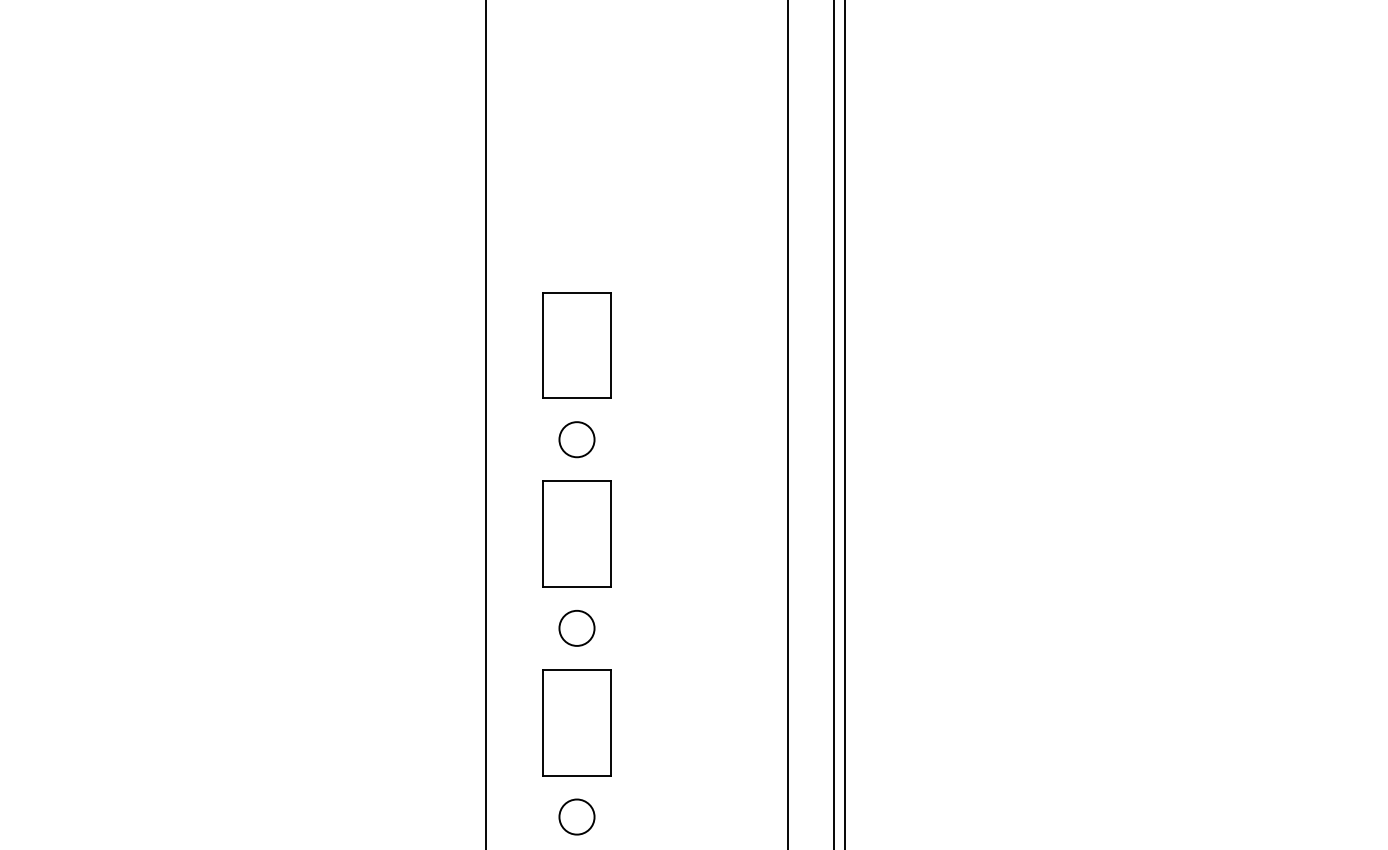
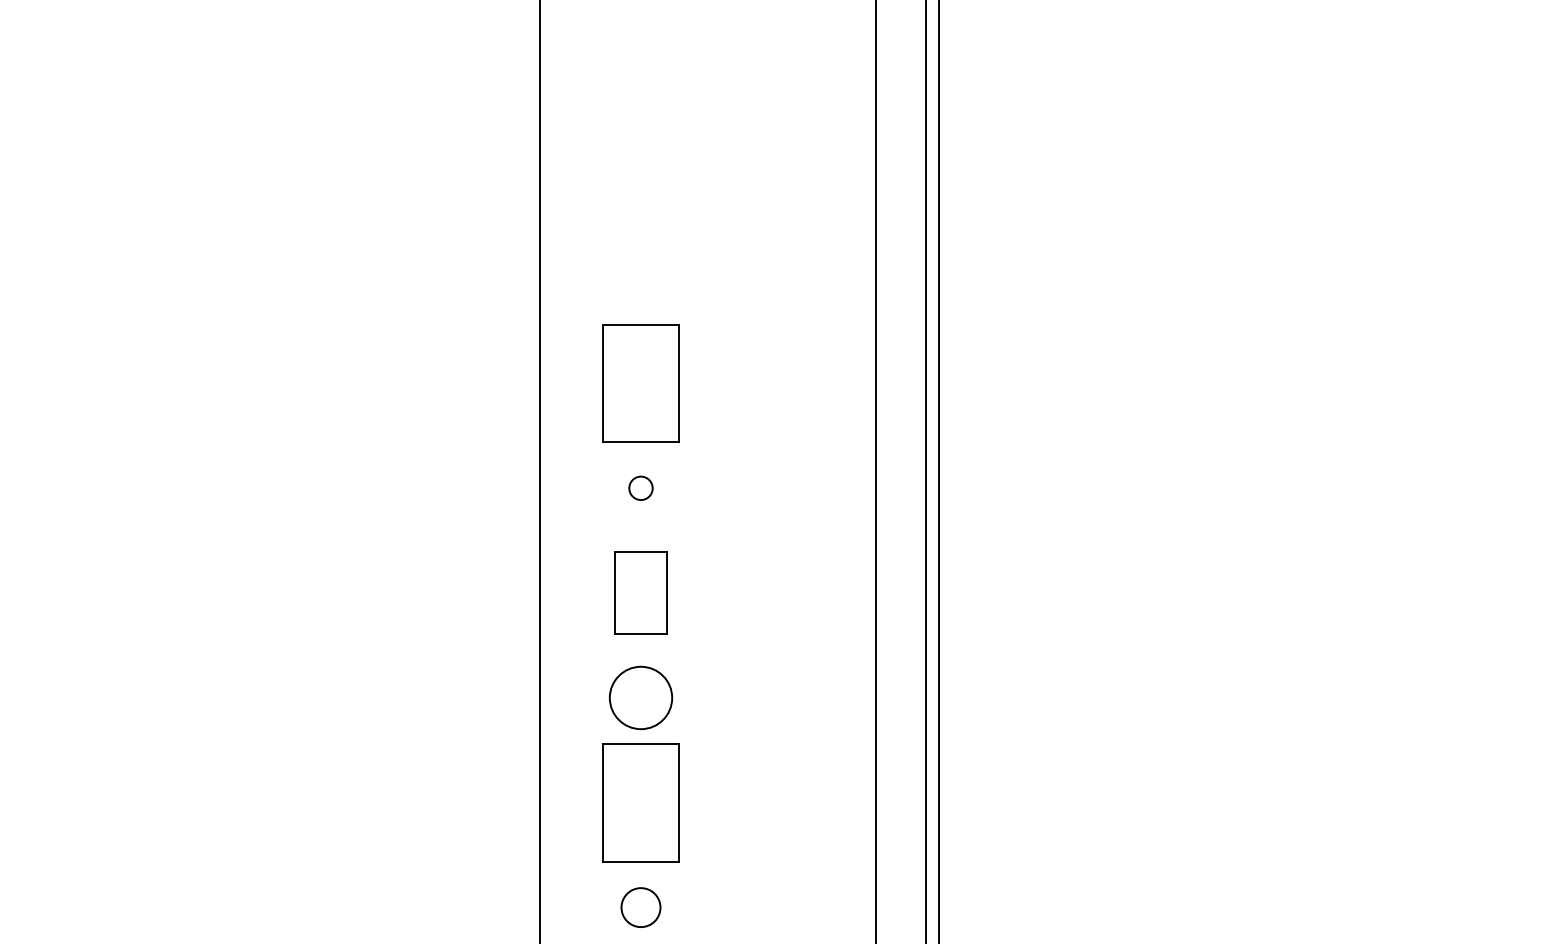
circle: (576, 438) -> (640, 487), size x0.6
part: (576, 533) -> (640, 592), size x0.7
circle: (576, 627) -> (640, 697), size x1.6

